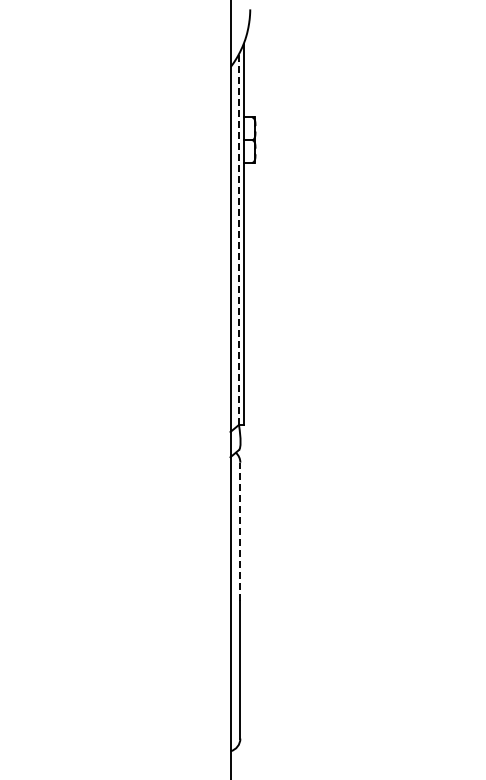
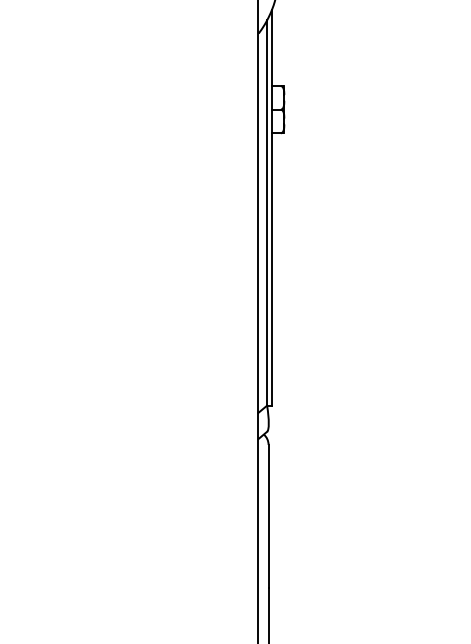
line: (238, 239) -> (266, 212), dashed -> solid
line: (240, 531) -> (268, 516), dashed -> solid

